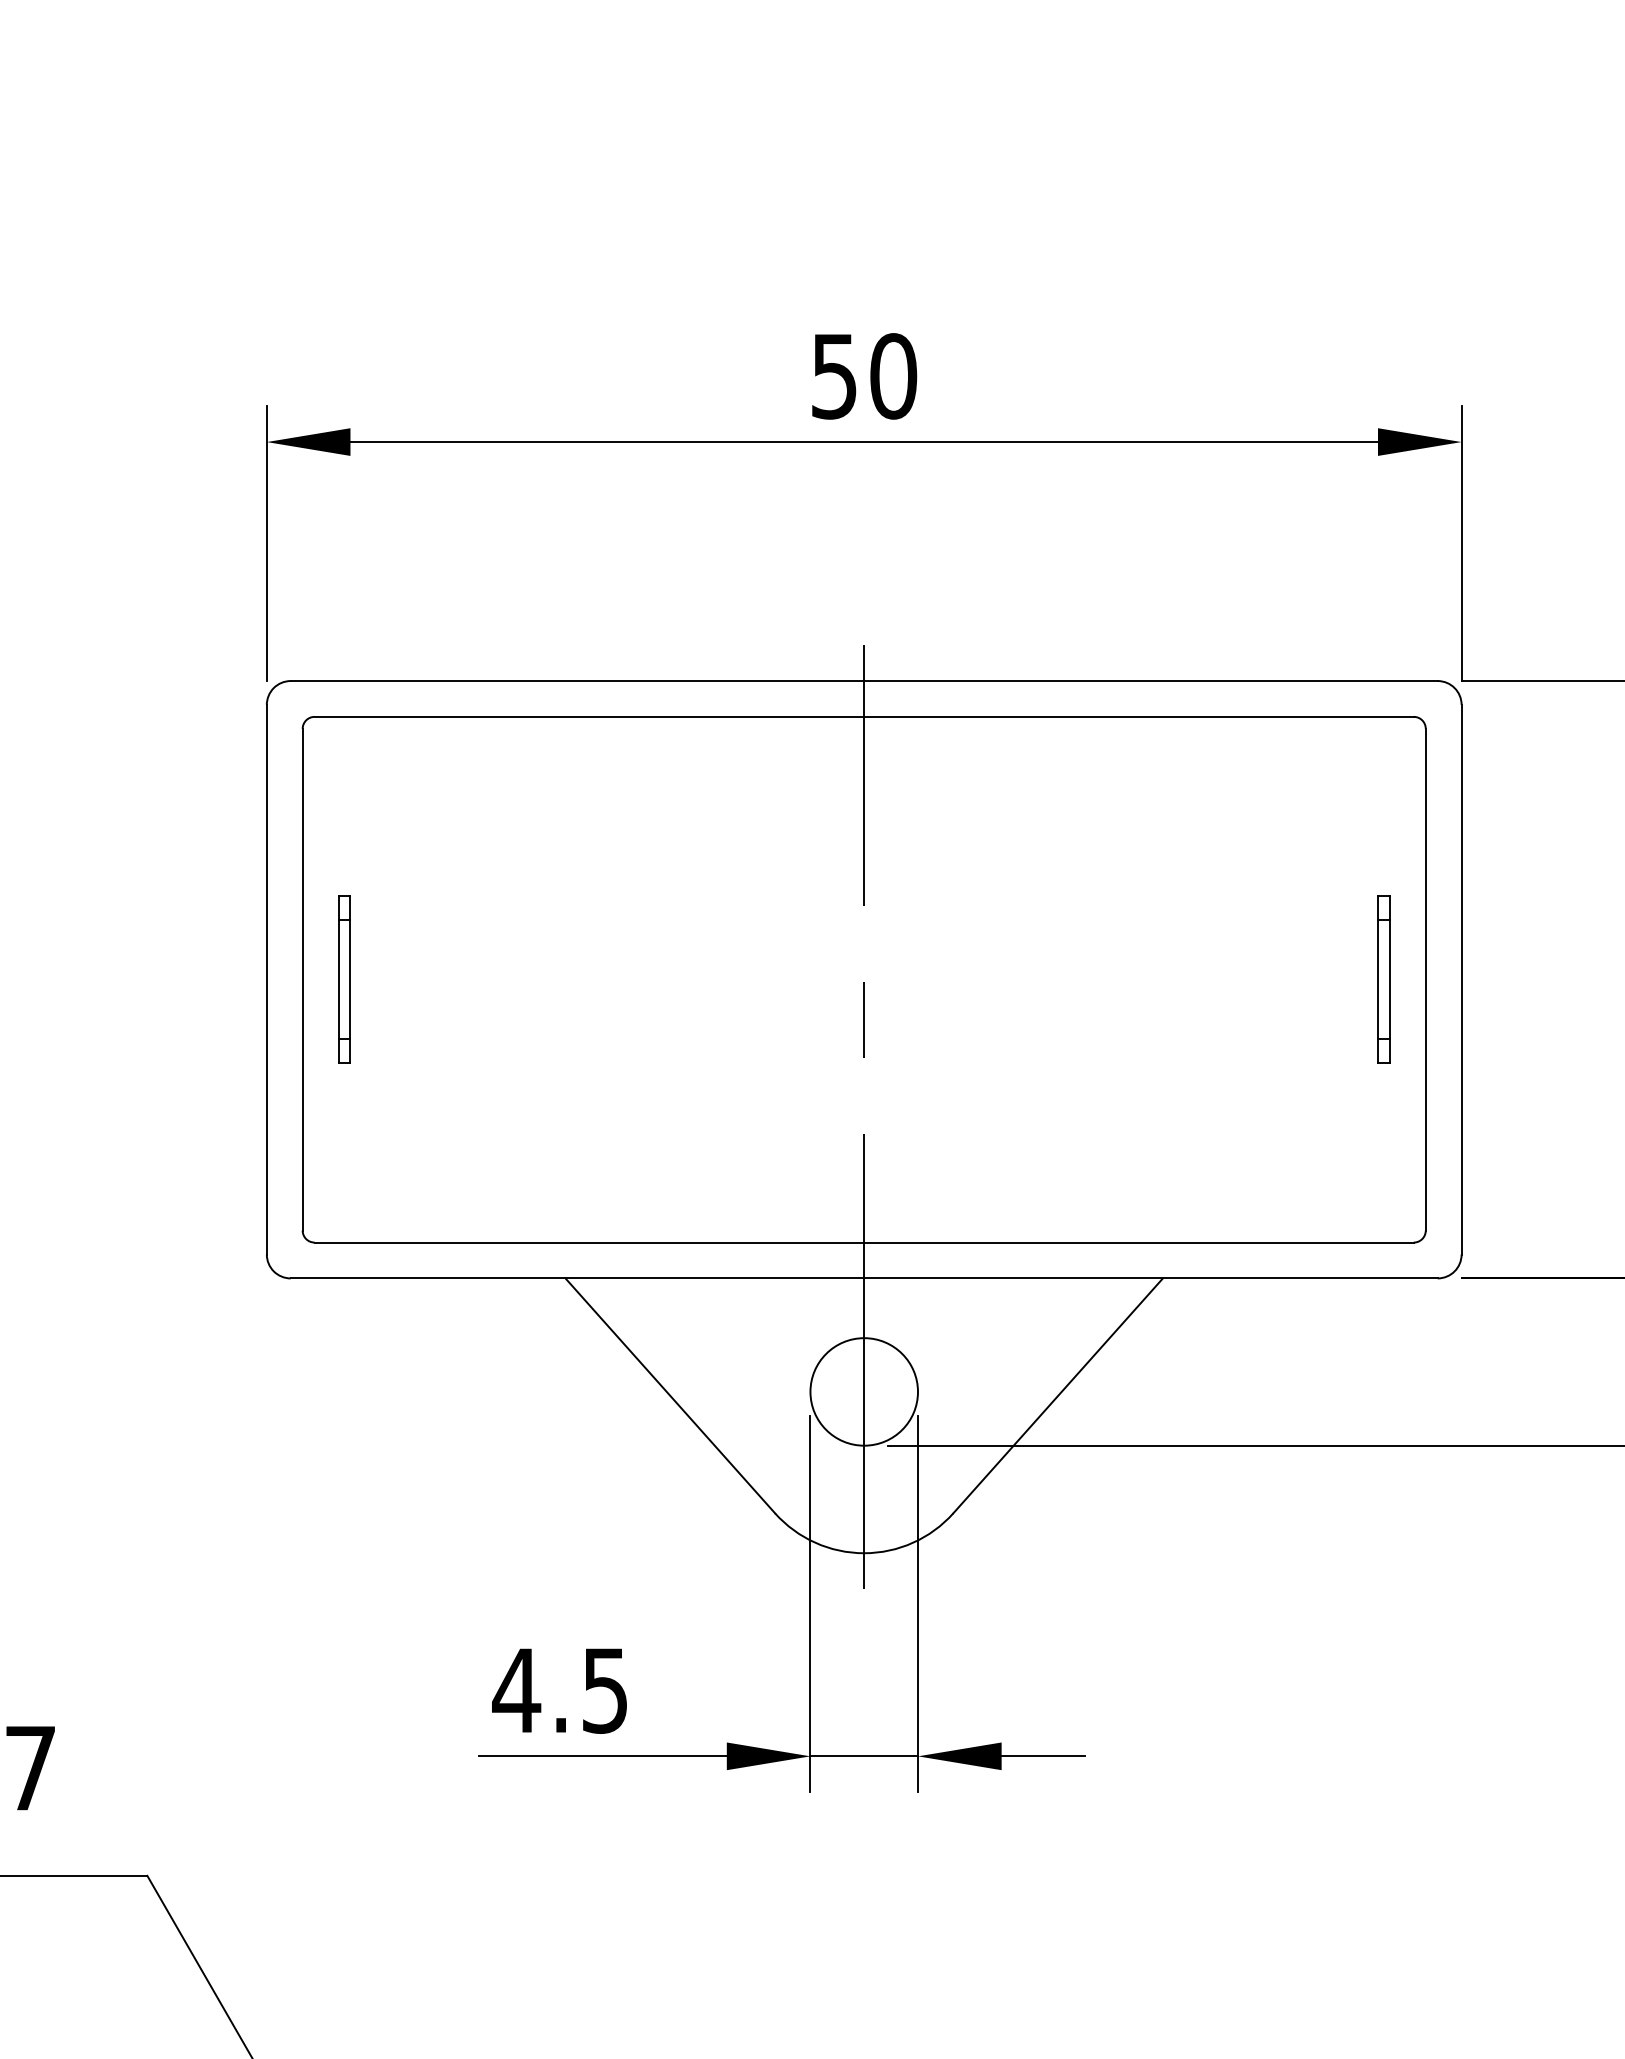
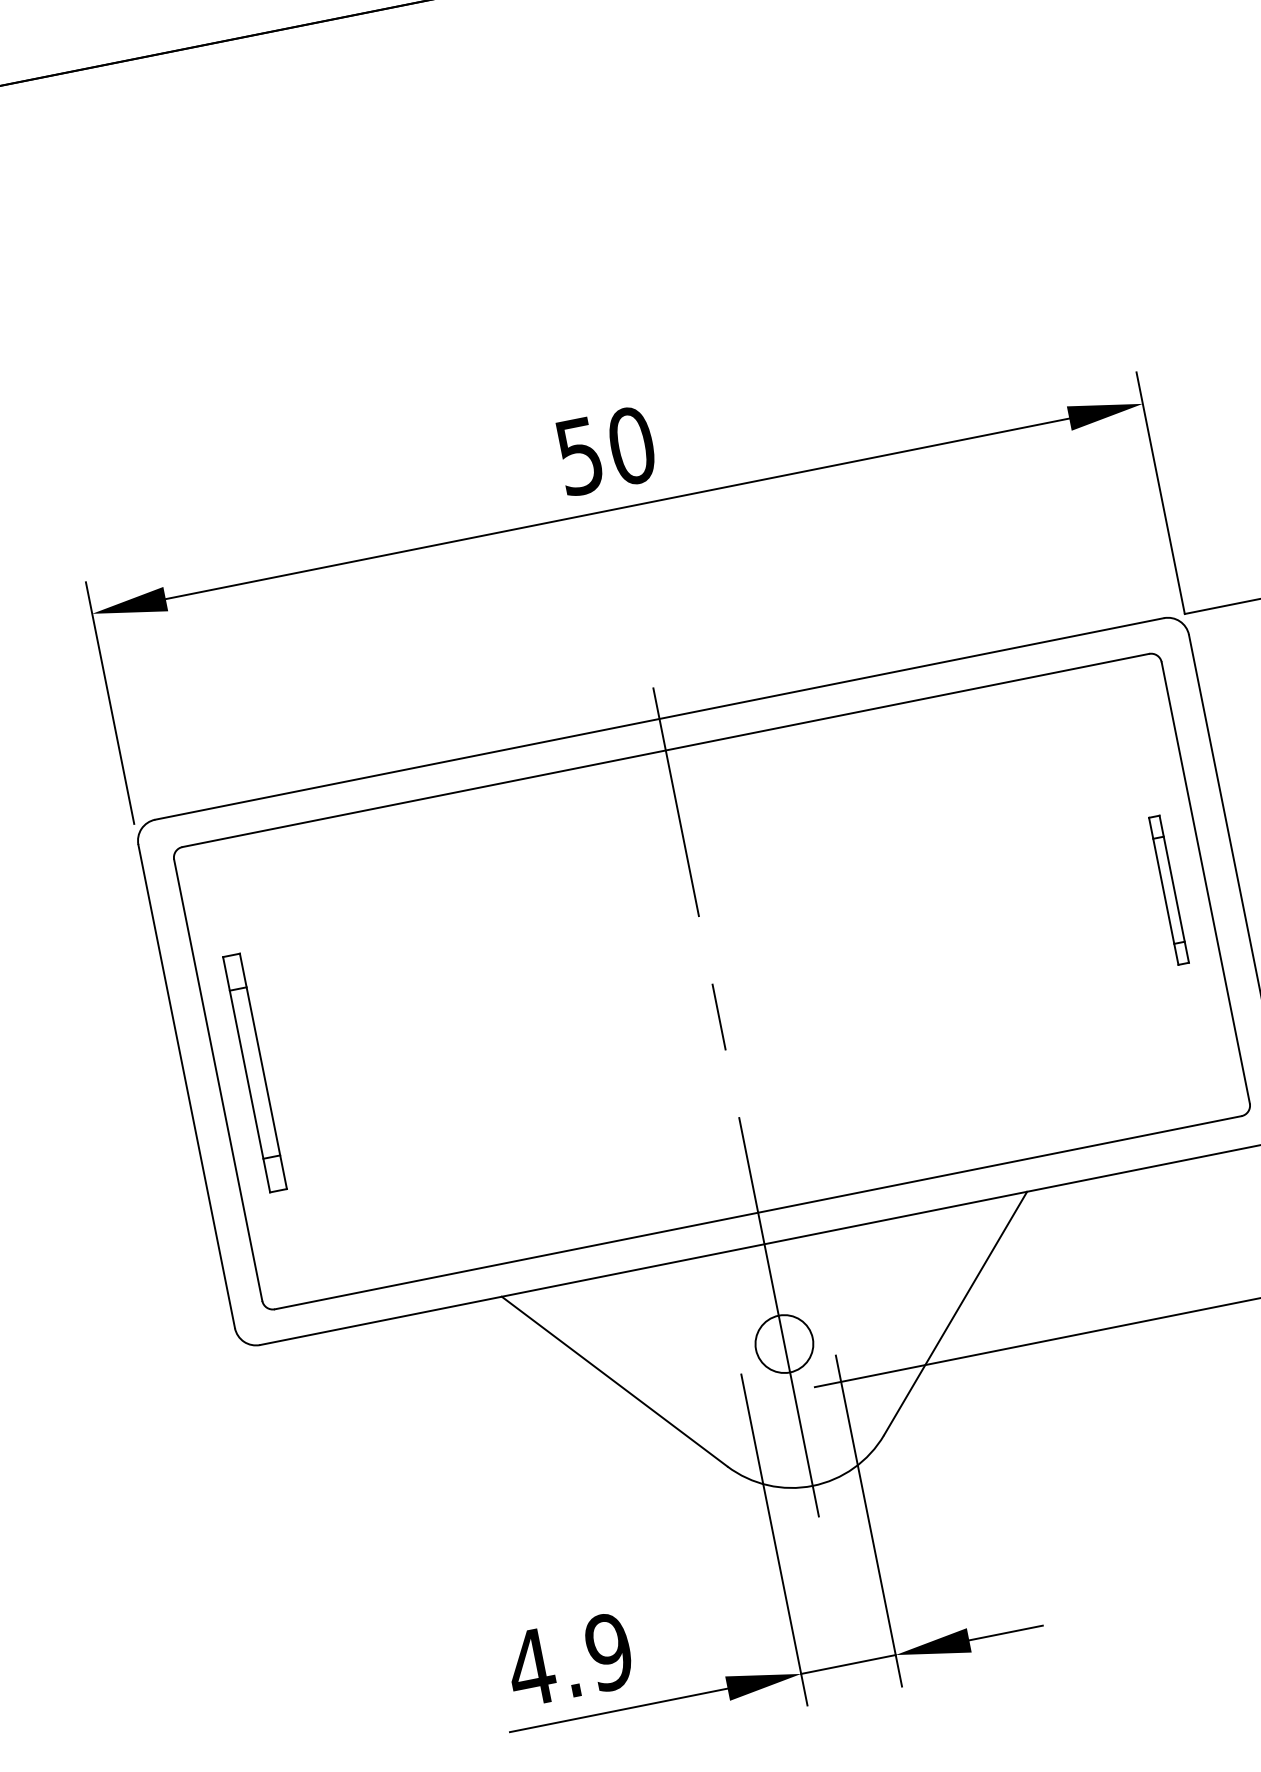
part: (344, 979) -> (254, 1072), size x1.6
circle: (863, 1391) -> (783, 1343), size x0.6
text: (604, 1690) -> (608, 1652), 4.5 -> 4.9

